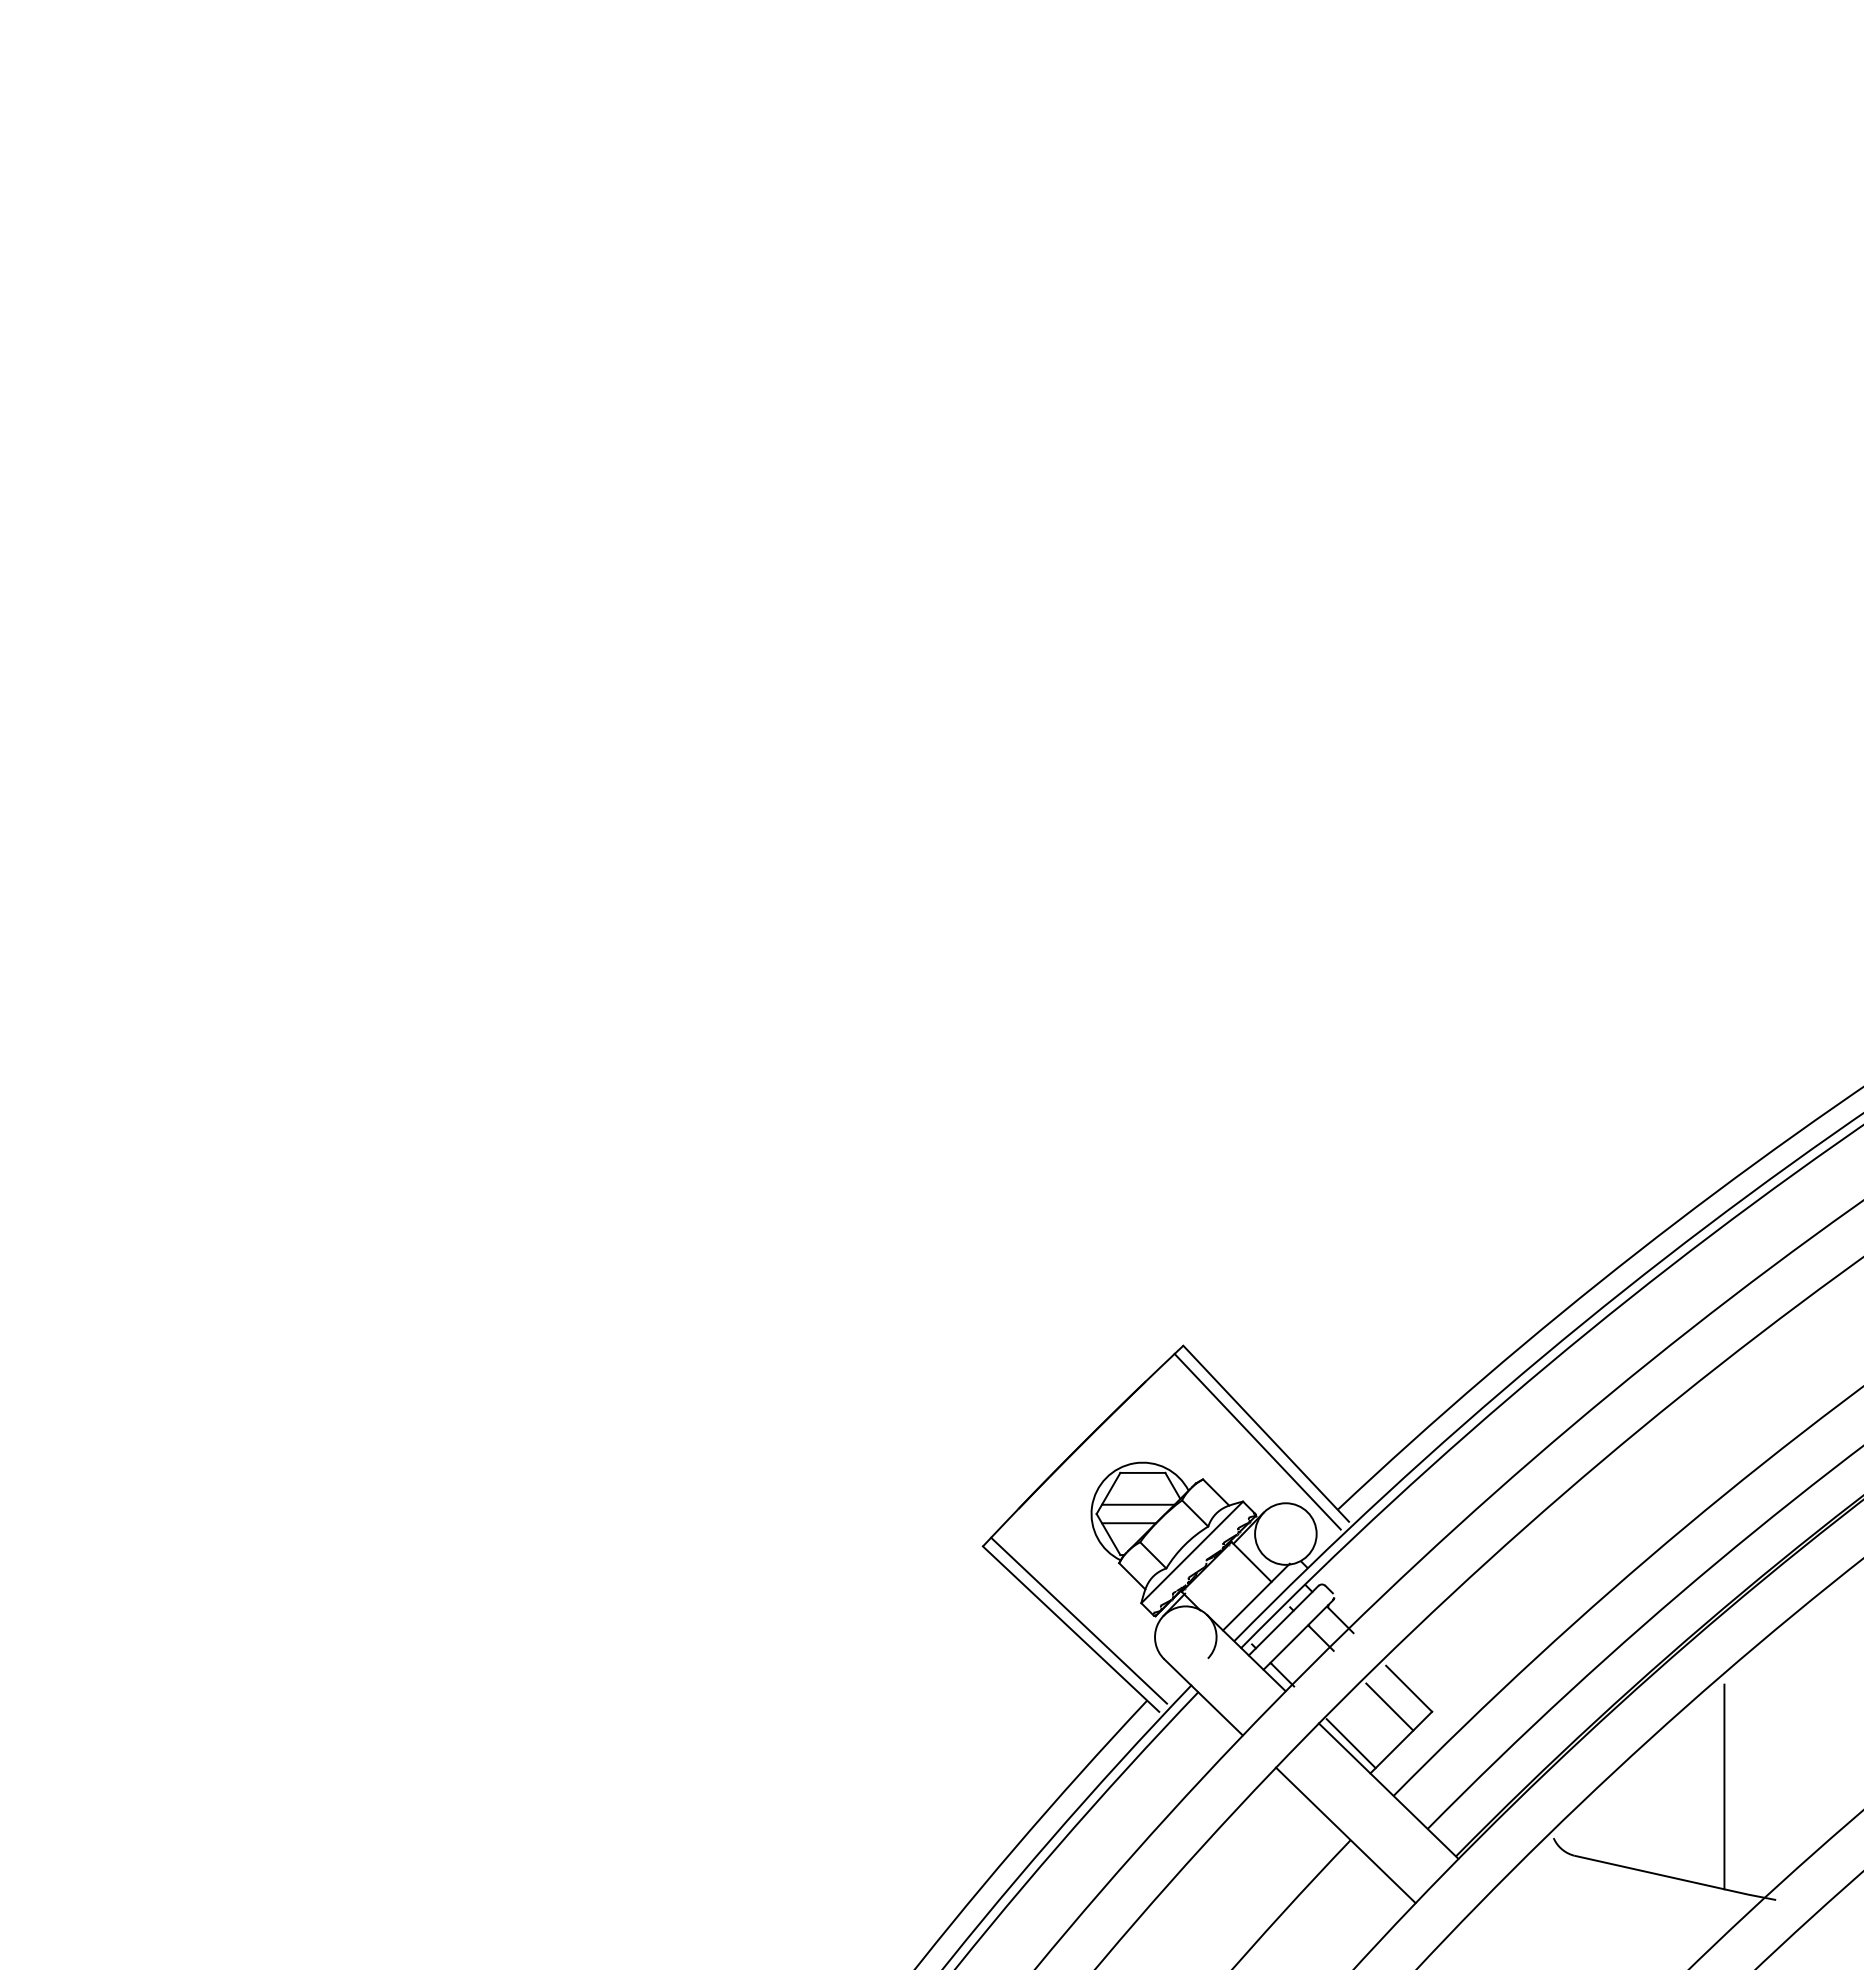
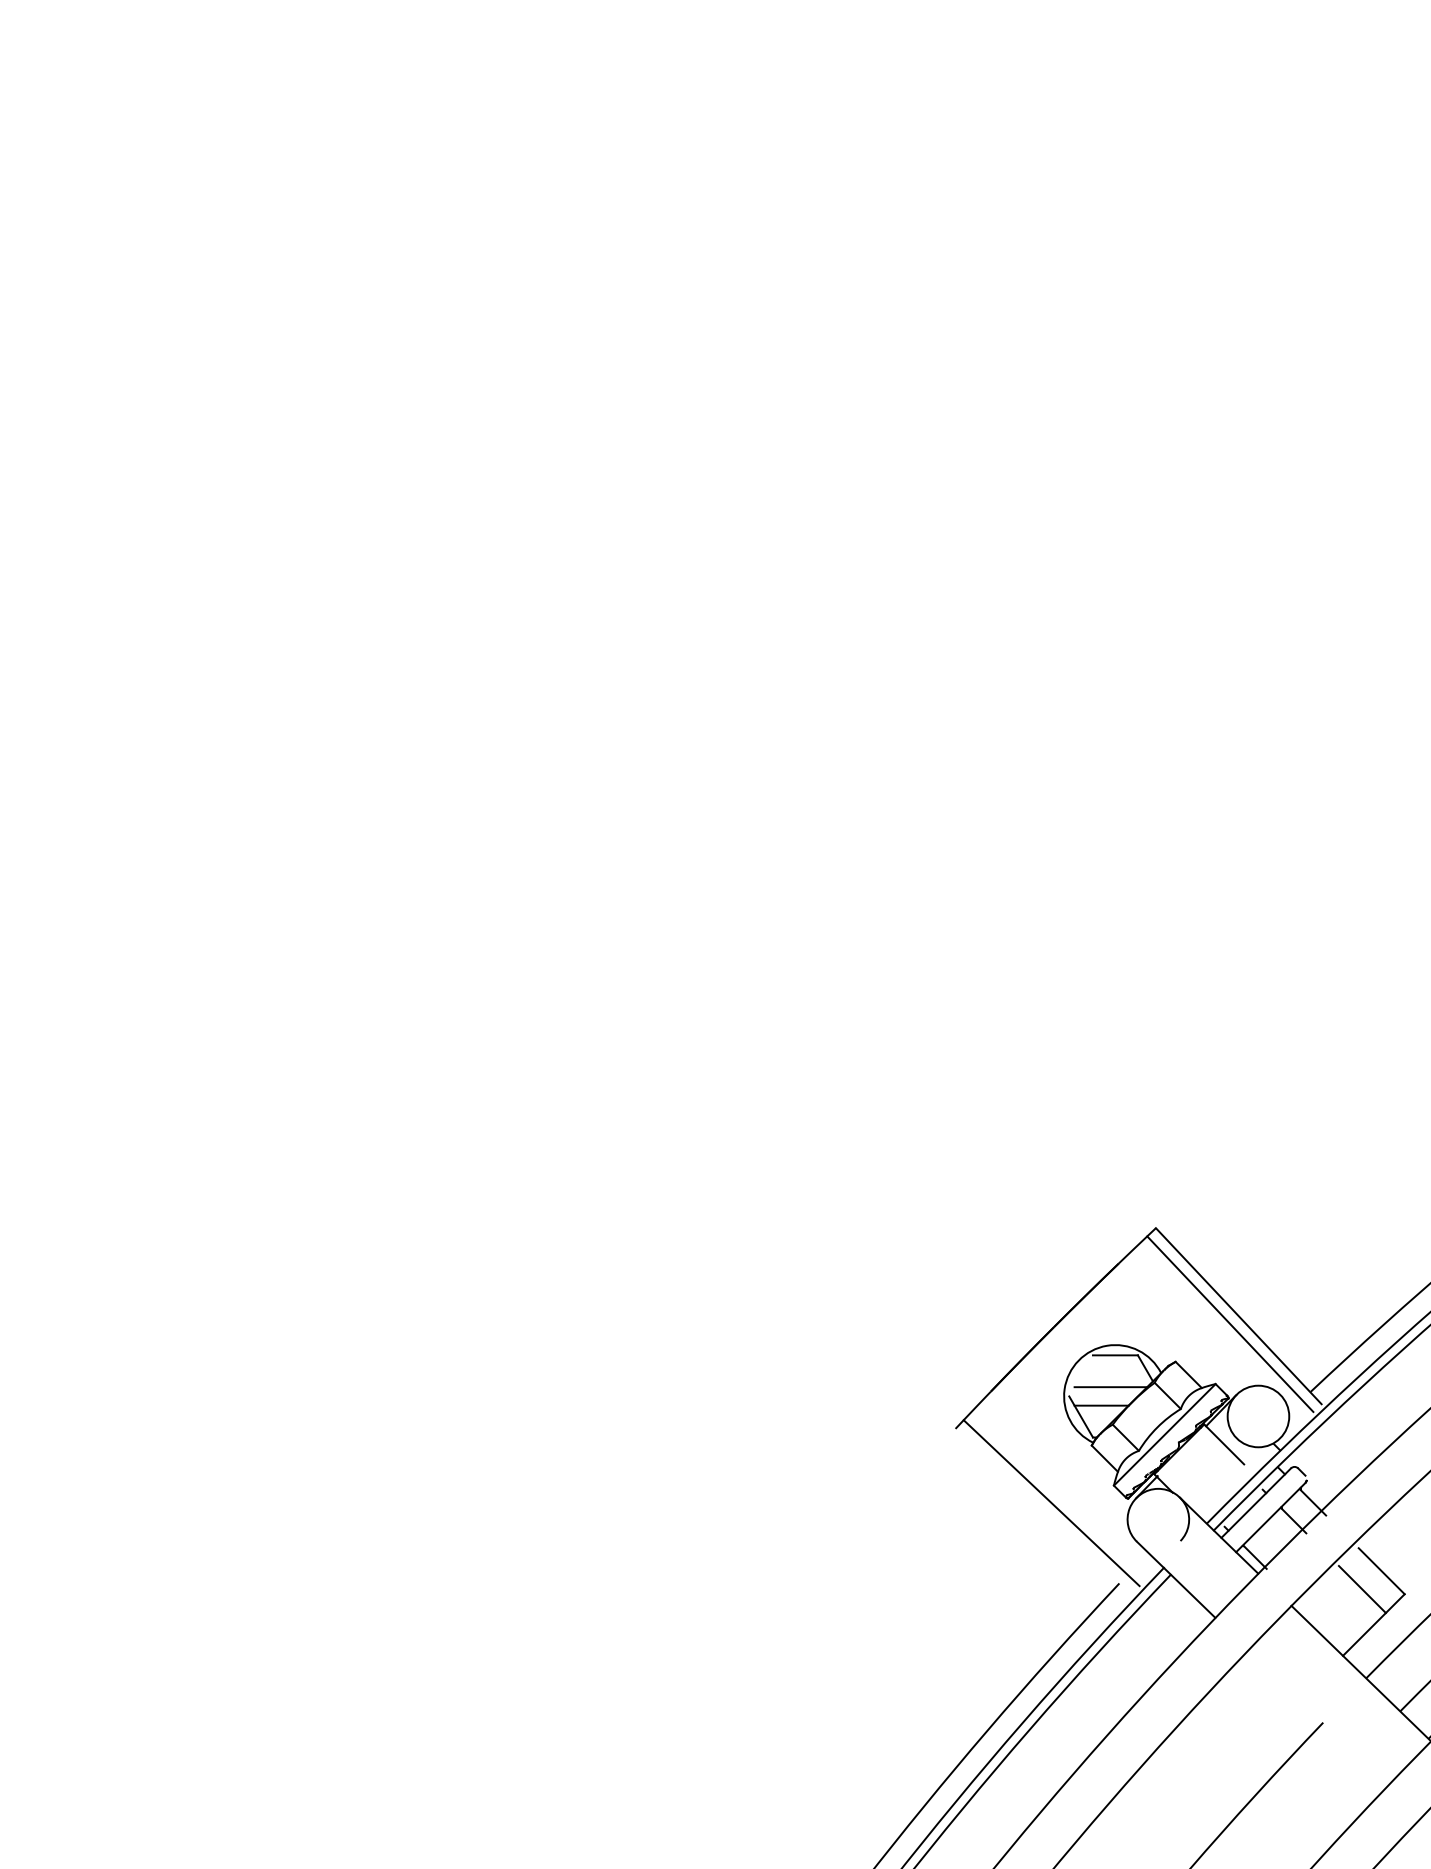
line: (1108, 1493) -> (1081, 1375), removed
line: (1256, 1596) -> (1229, 1478), removed
line: (1070, 1628) -> (1043, 1510), removed
line: (1350, 1743) -> (1323, 1625), removed
line: (1345, 1835) -> (1318, 1717), removed

